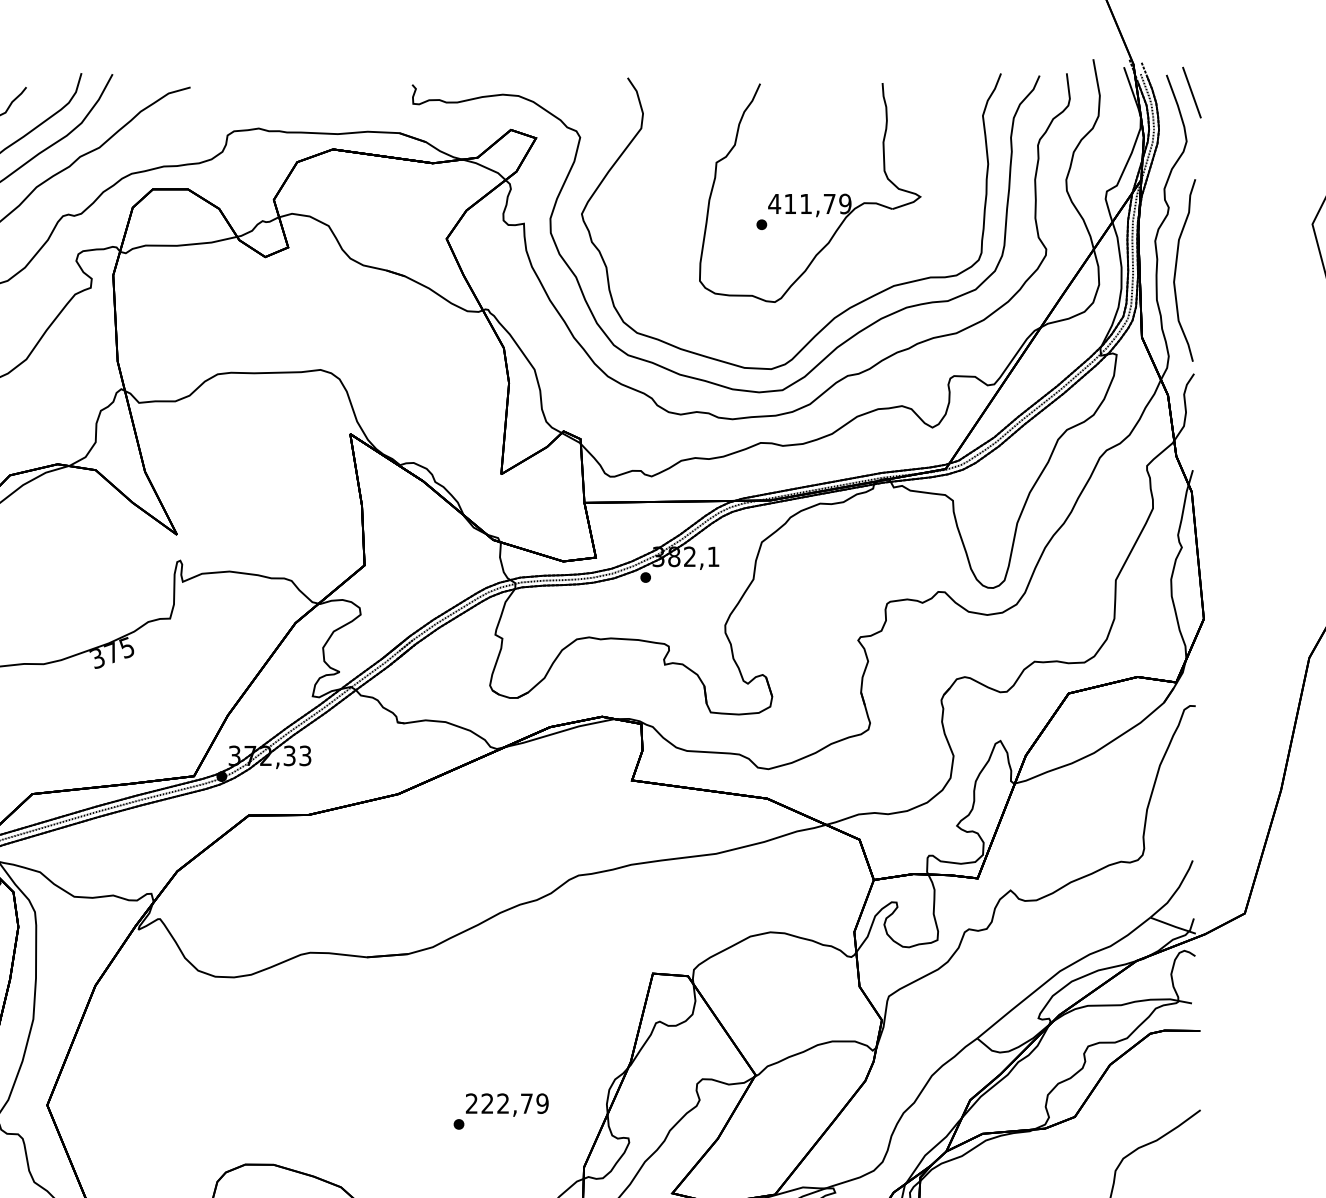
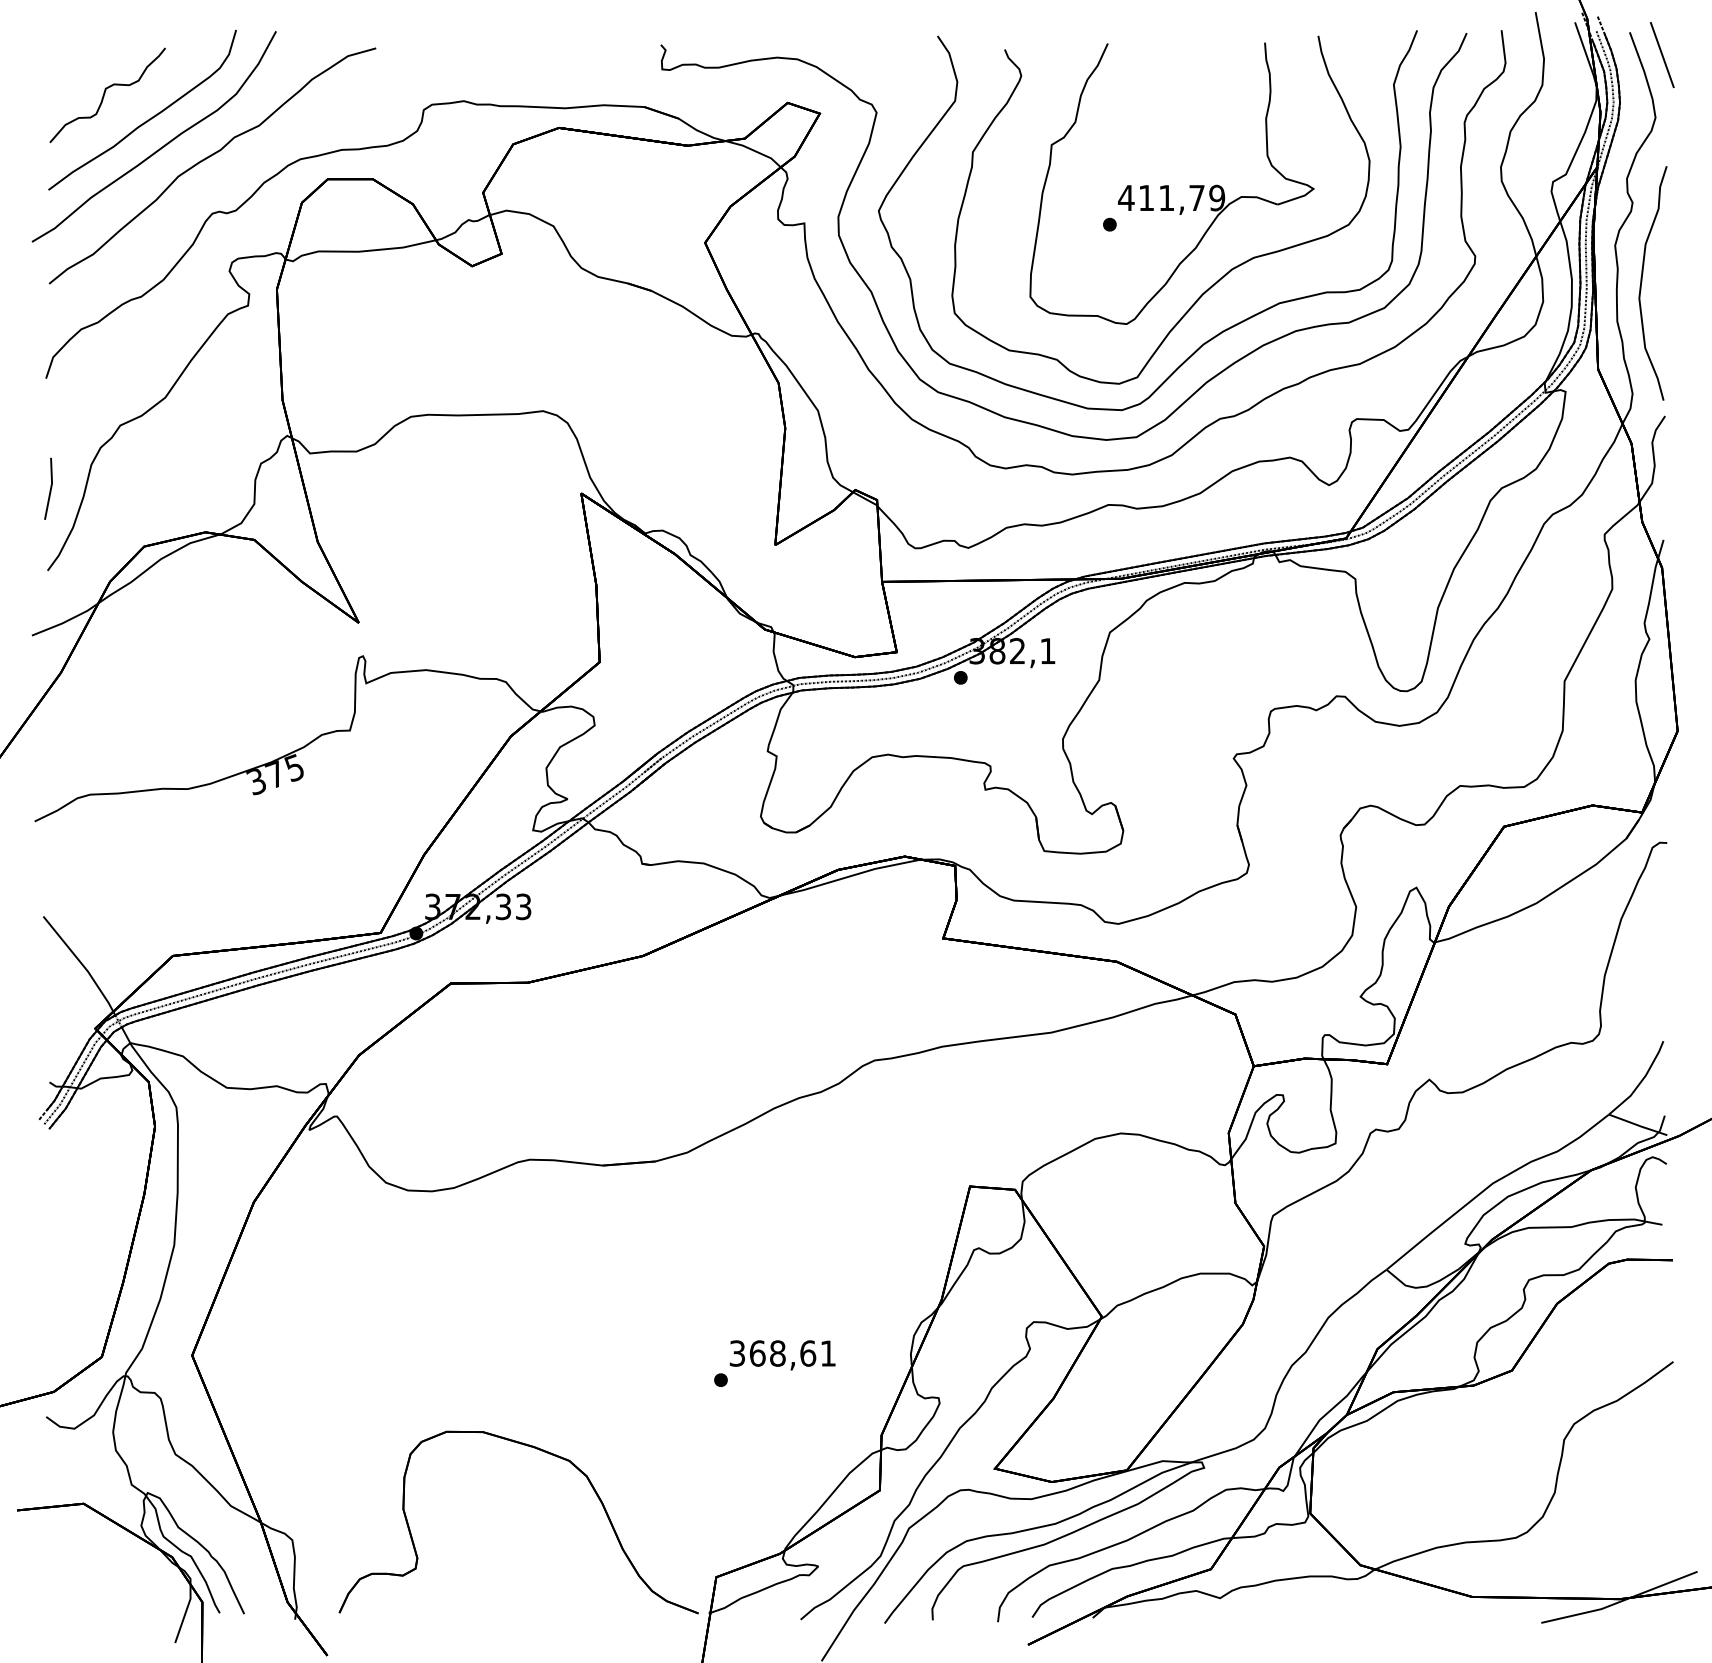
part: (847, 266) -> (1219, 278), added
text: (506, 1103) -> (782, 1353), 222,79 -> 368,61

